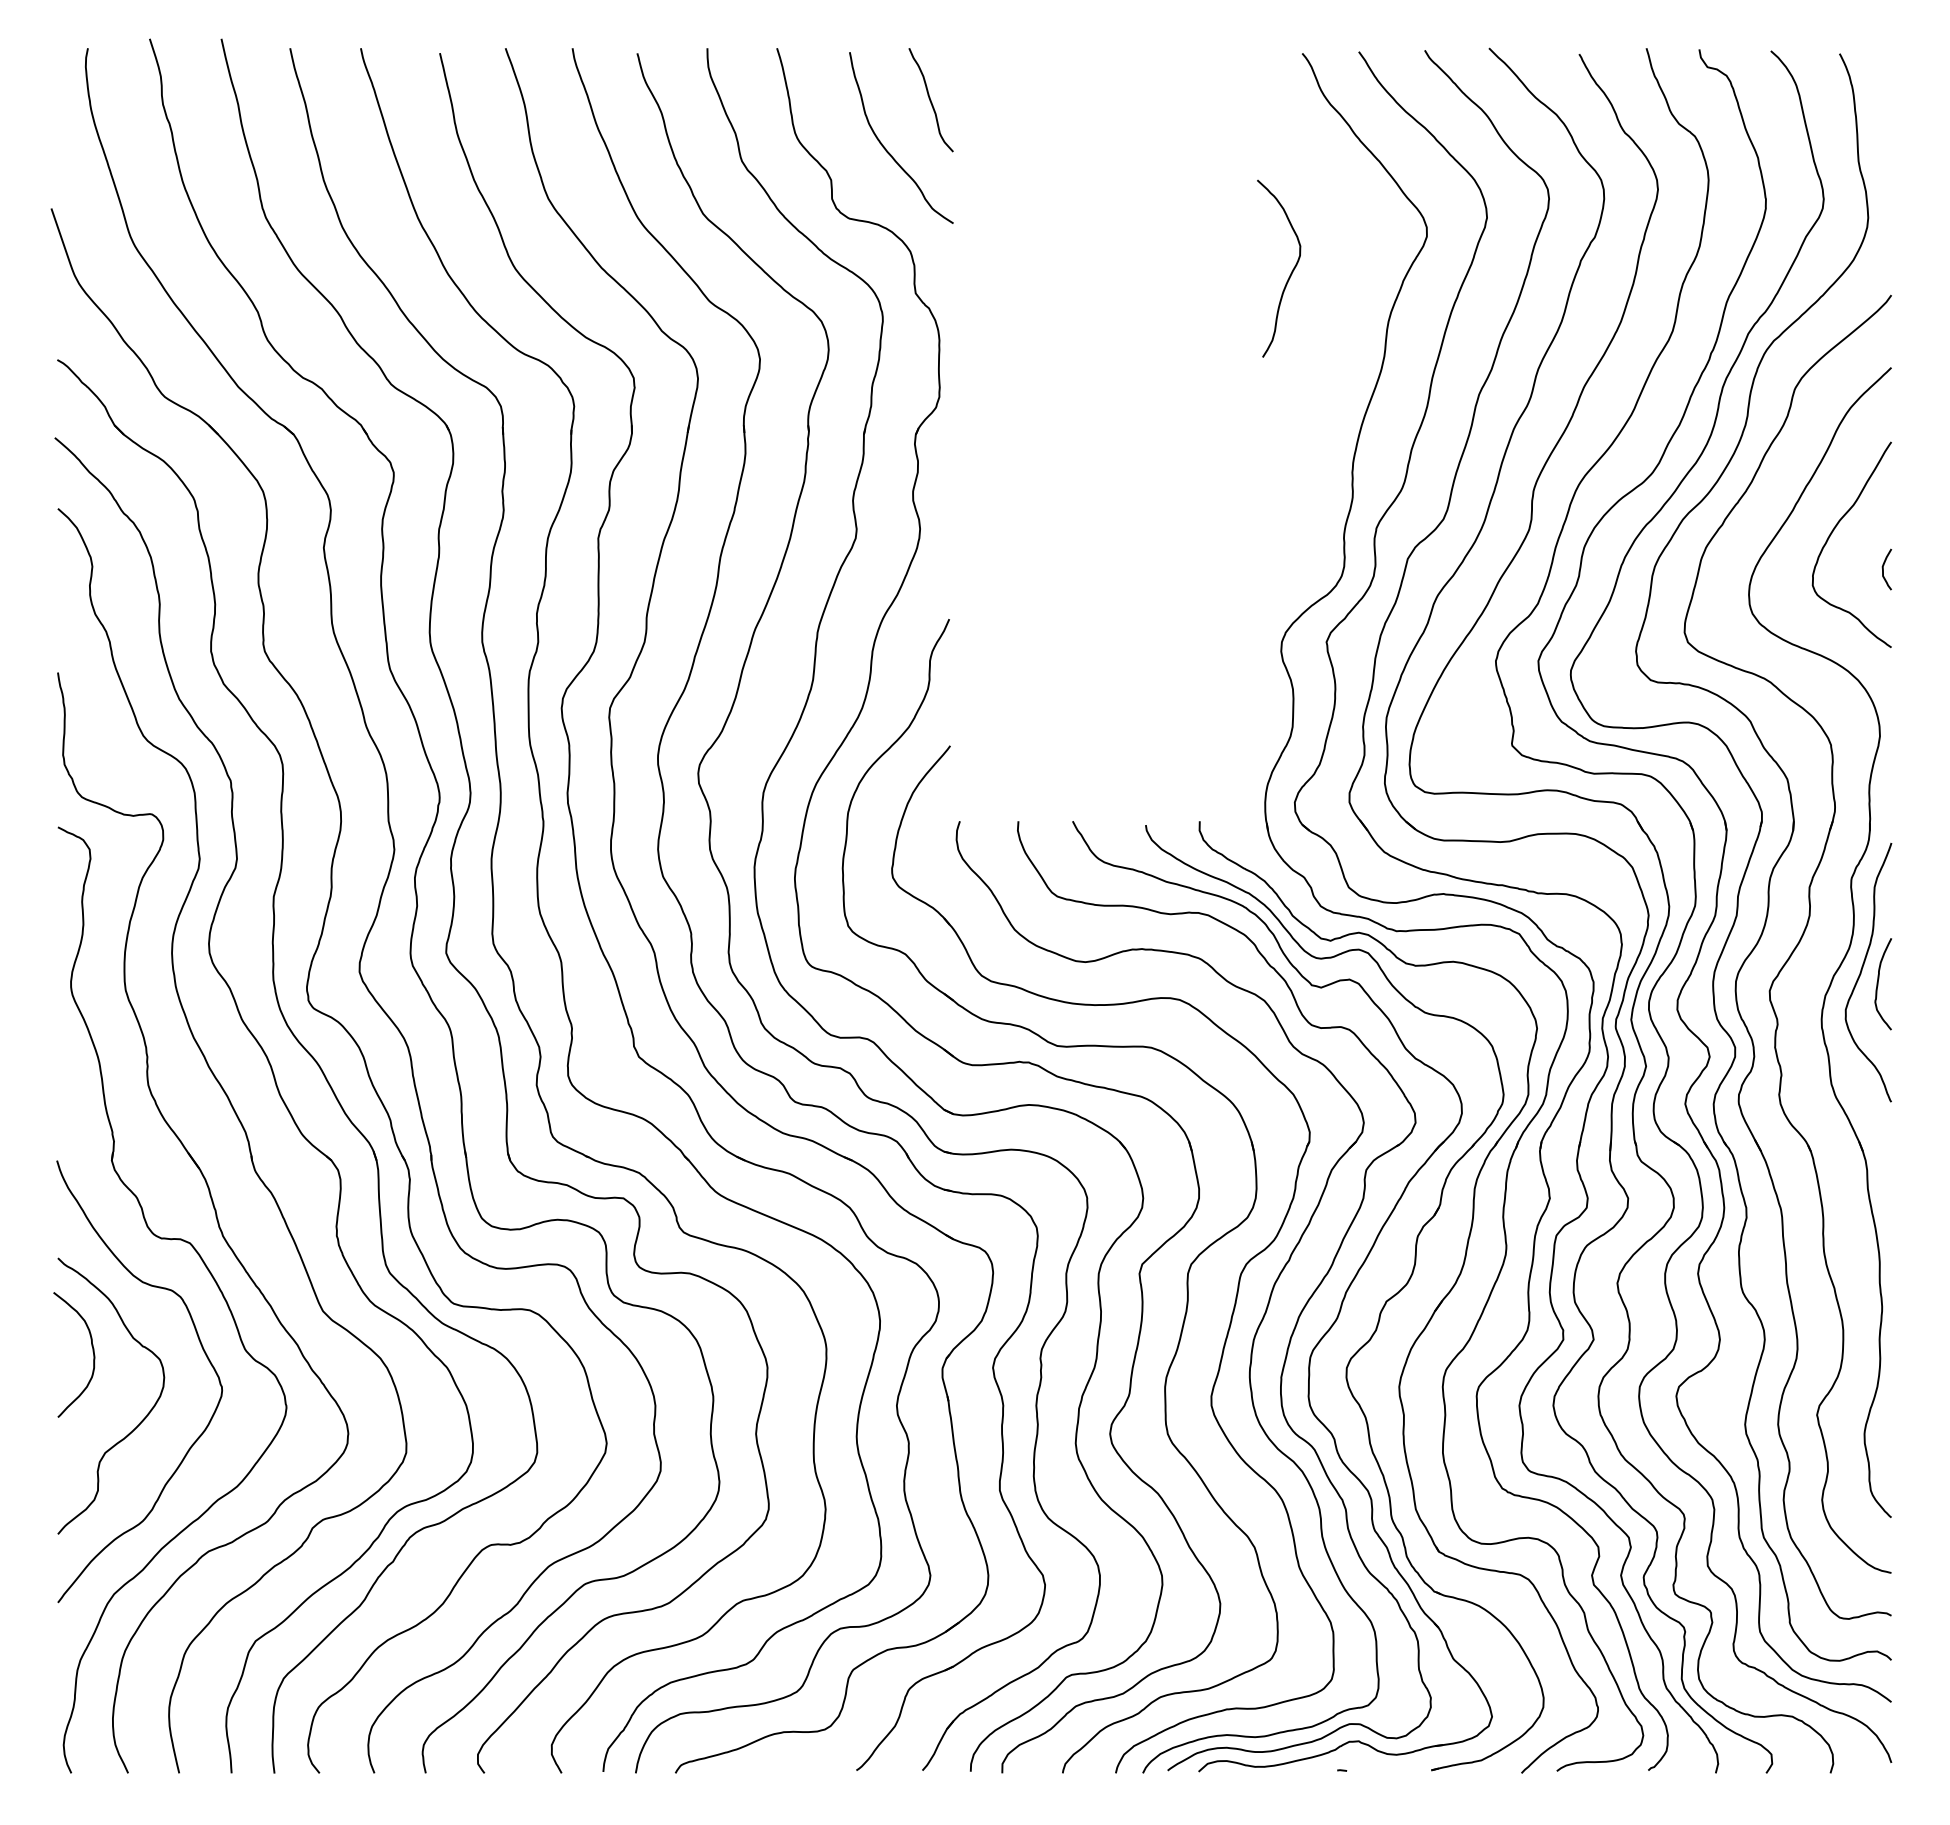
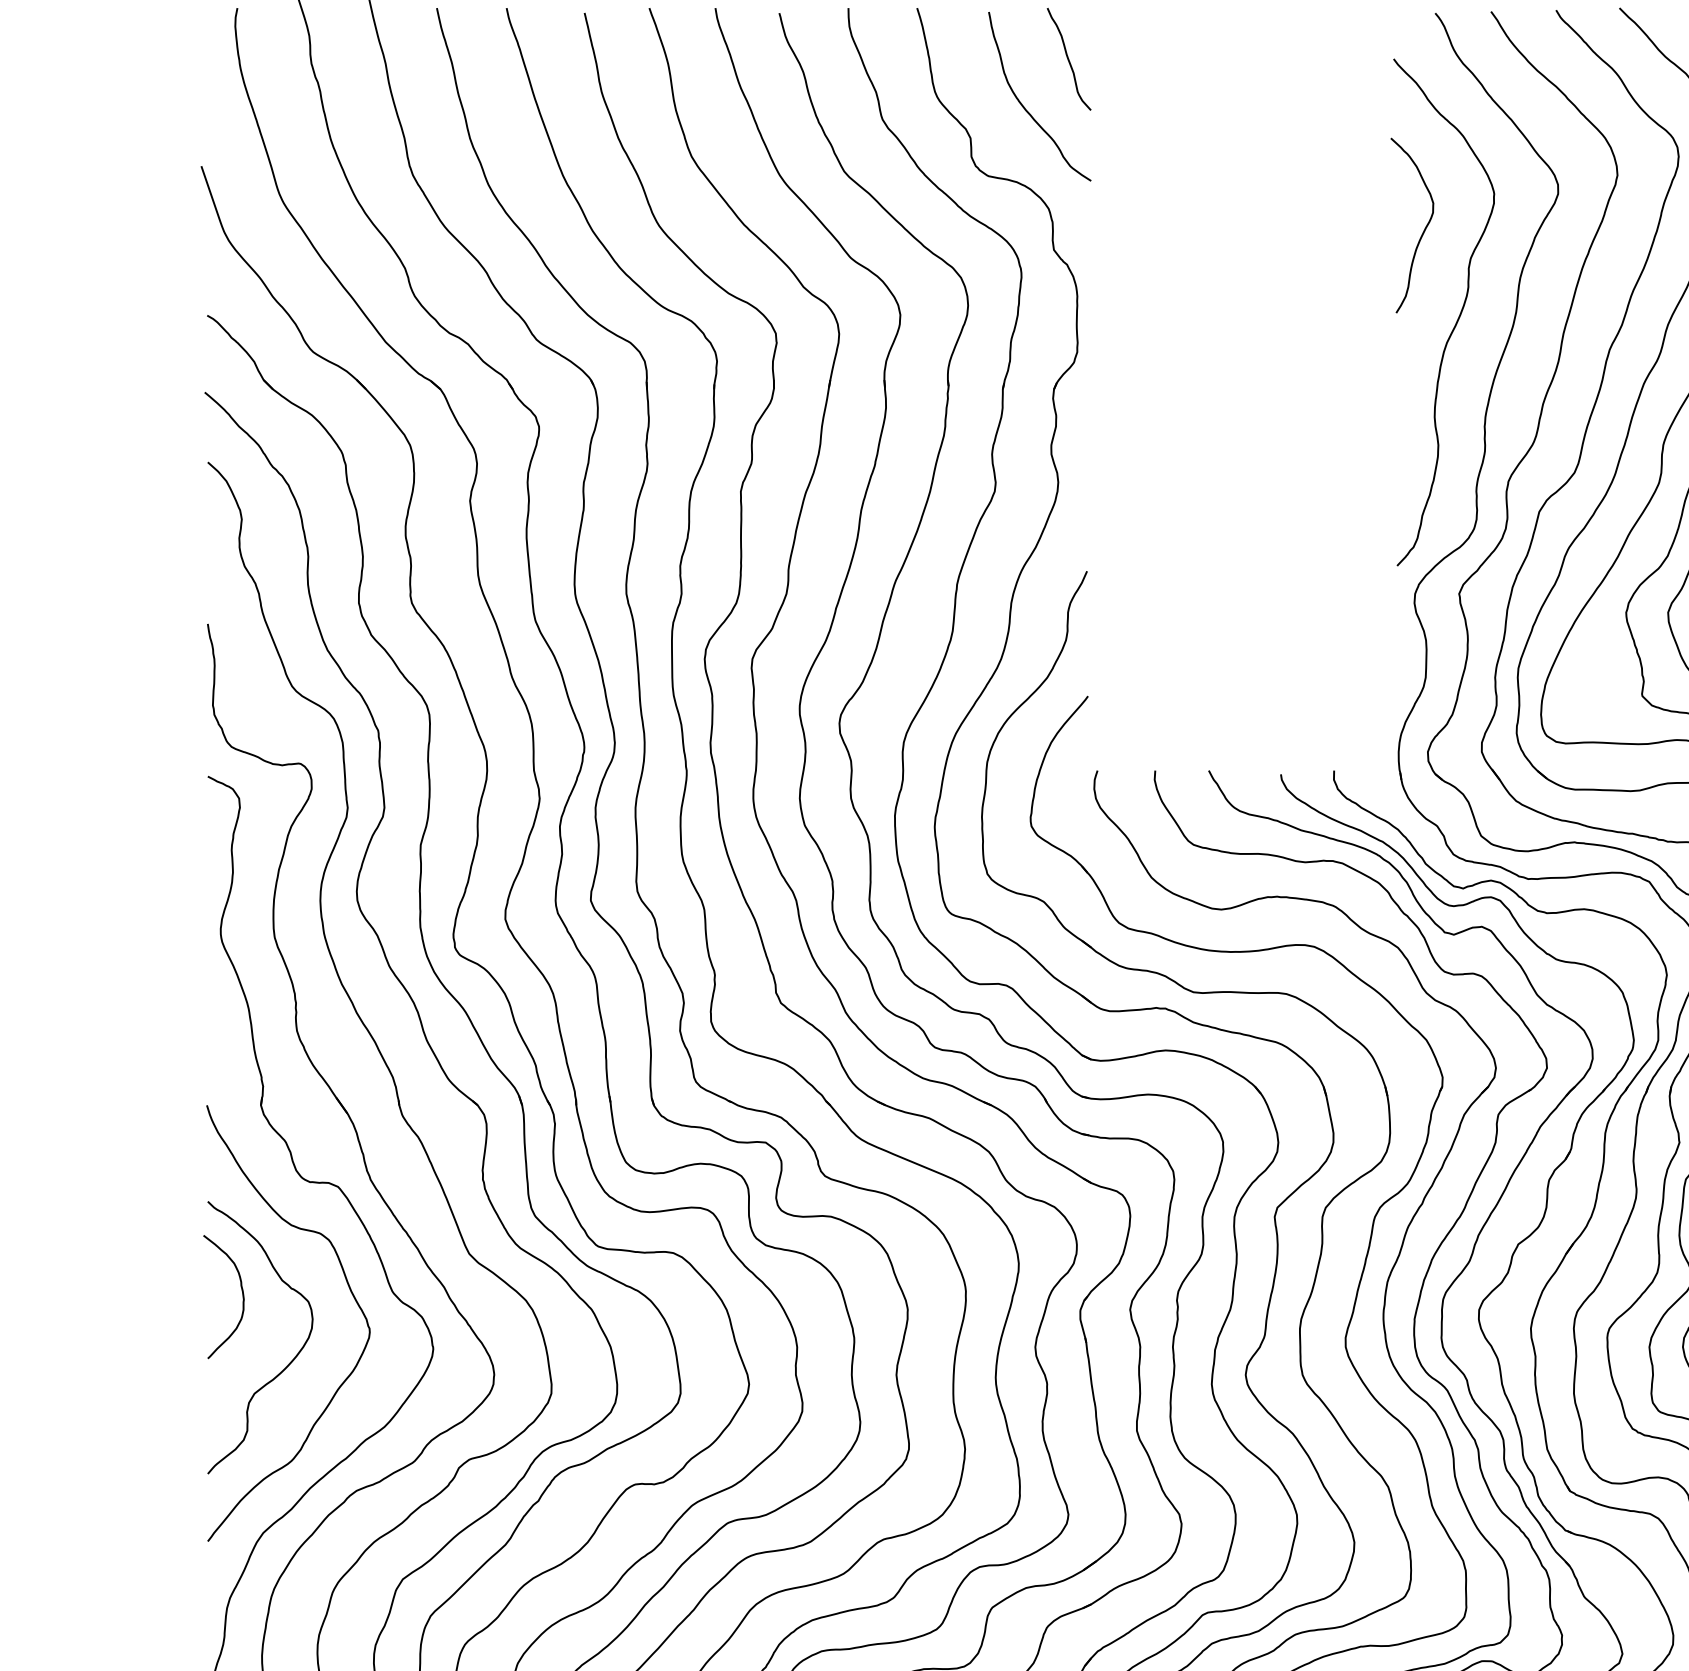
curve: (1324, 363) -> (1457, 319), added

